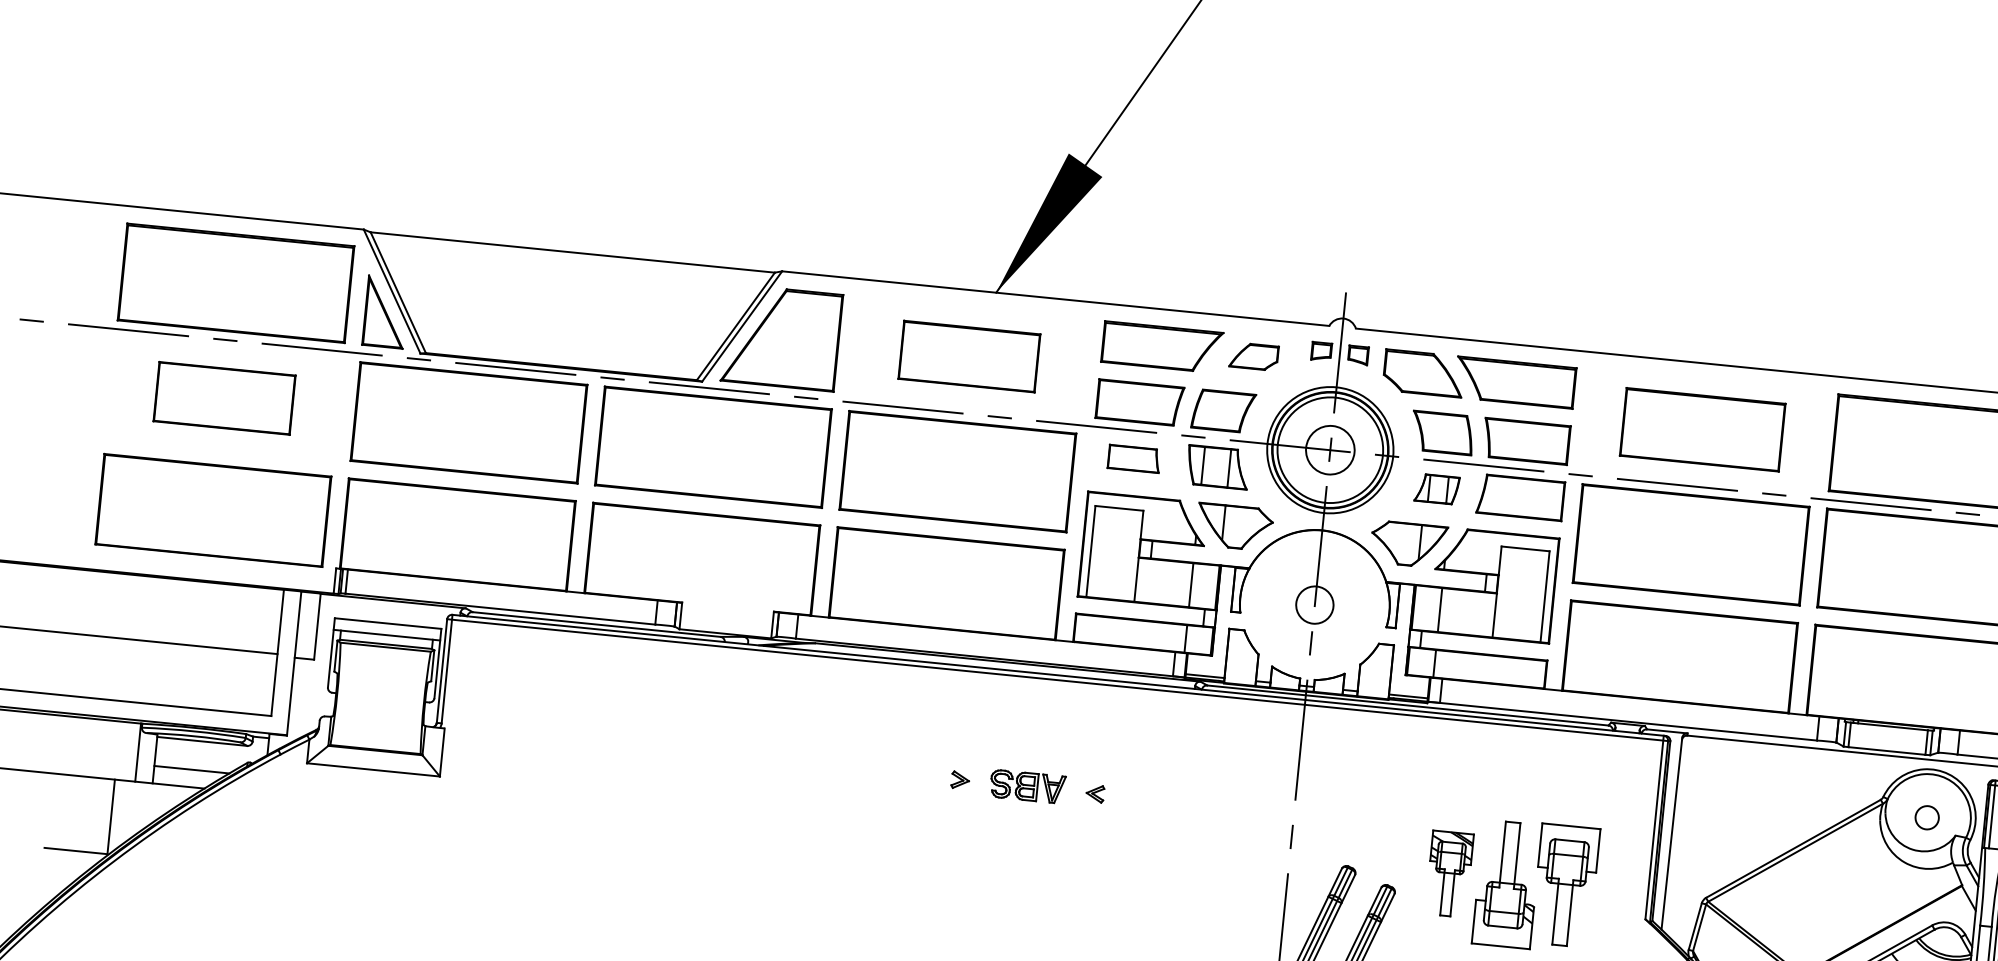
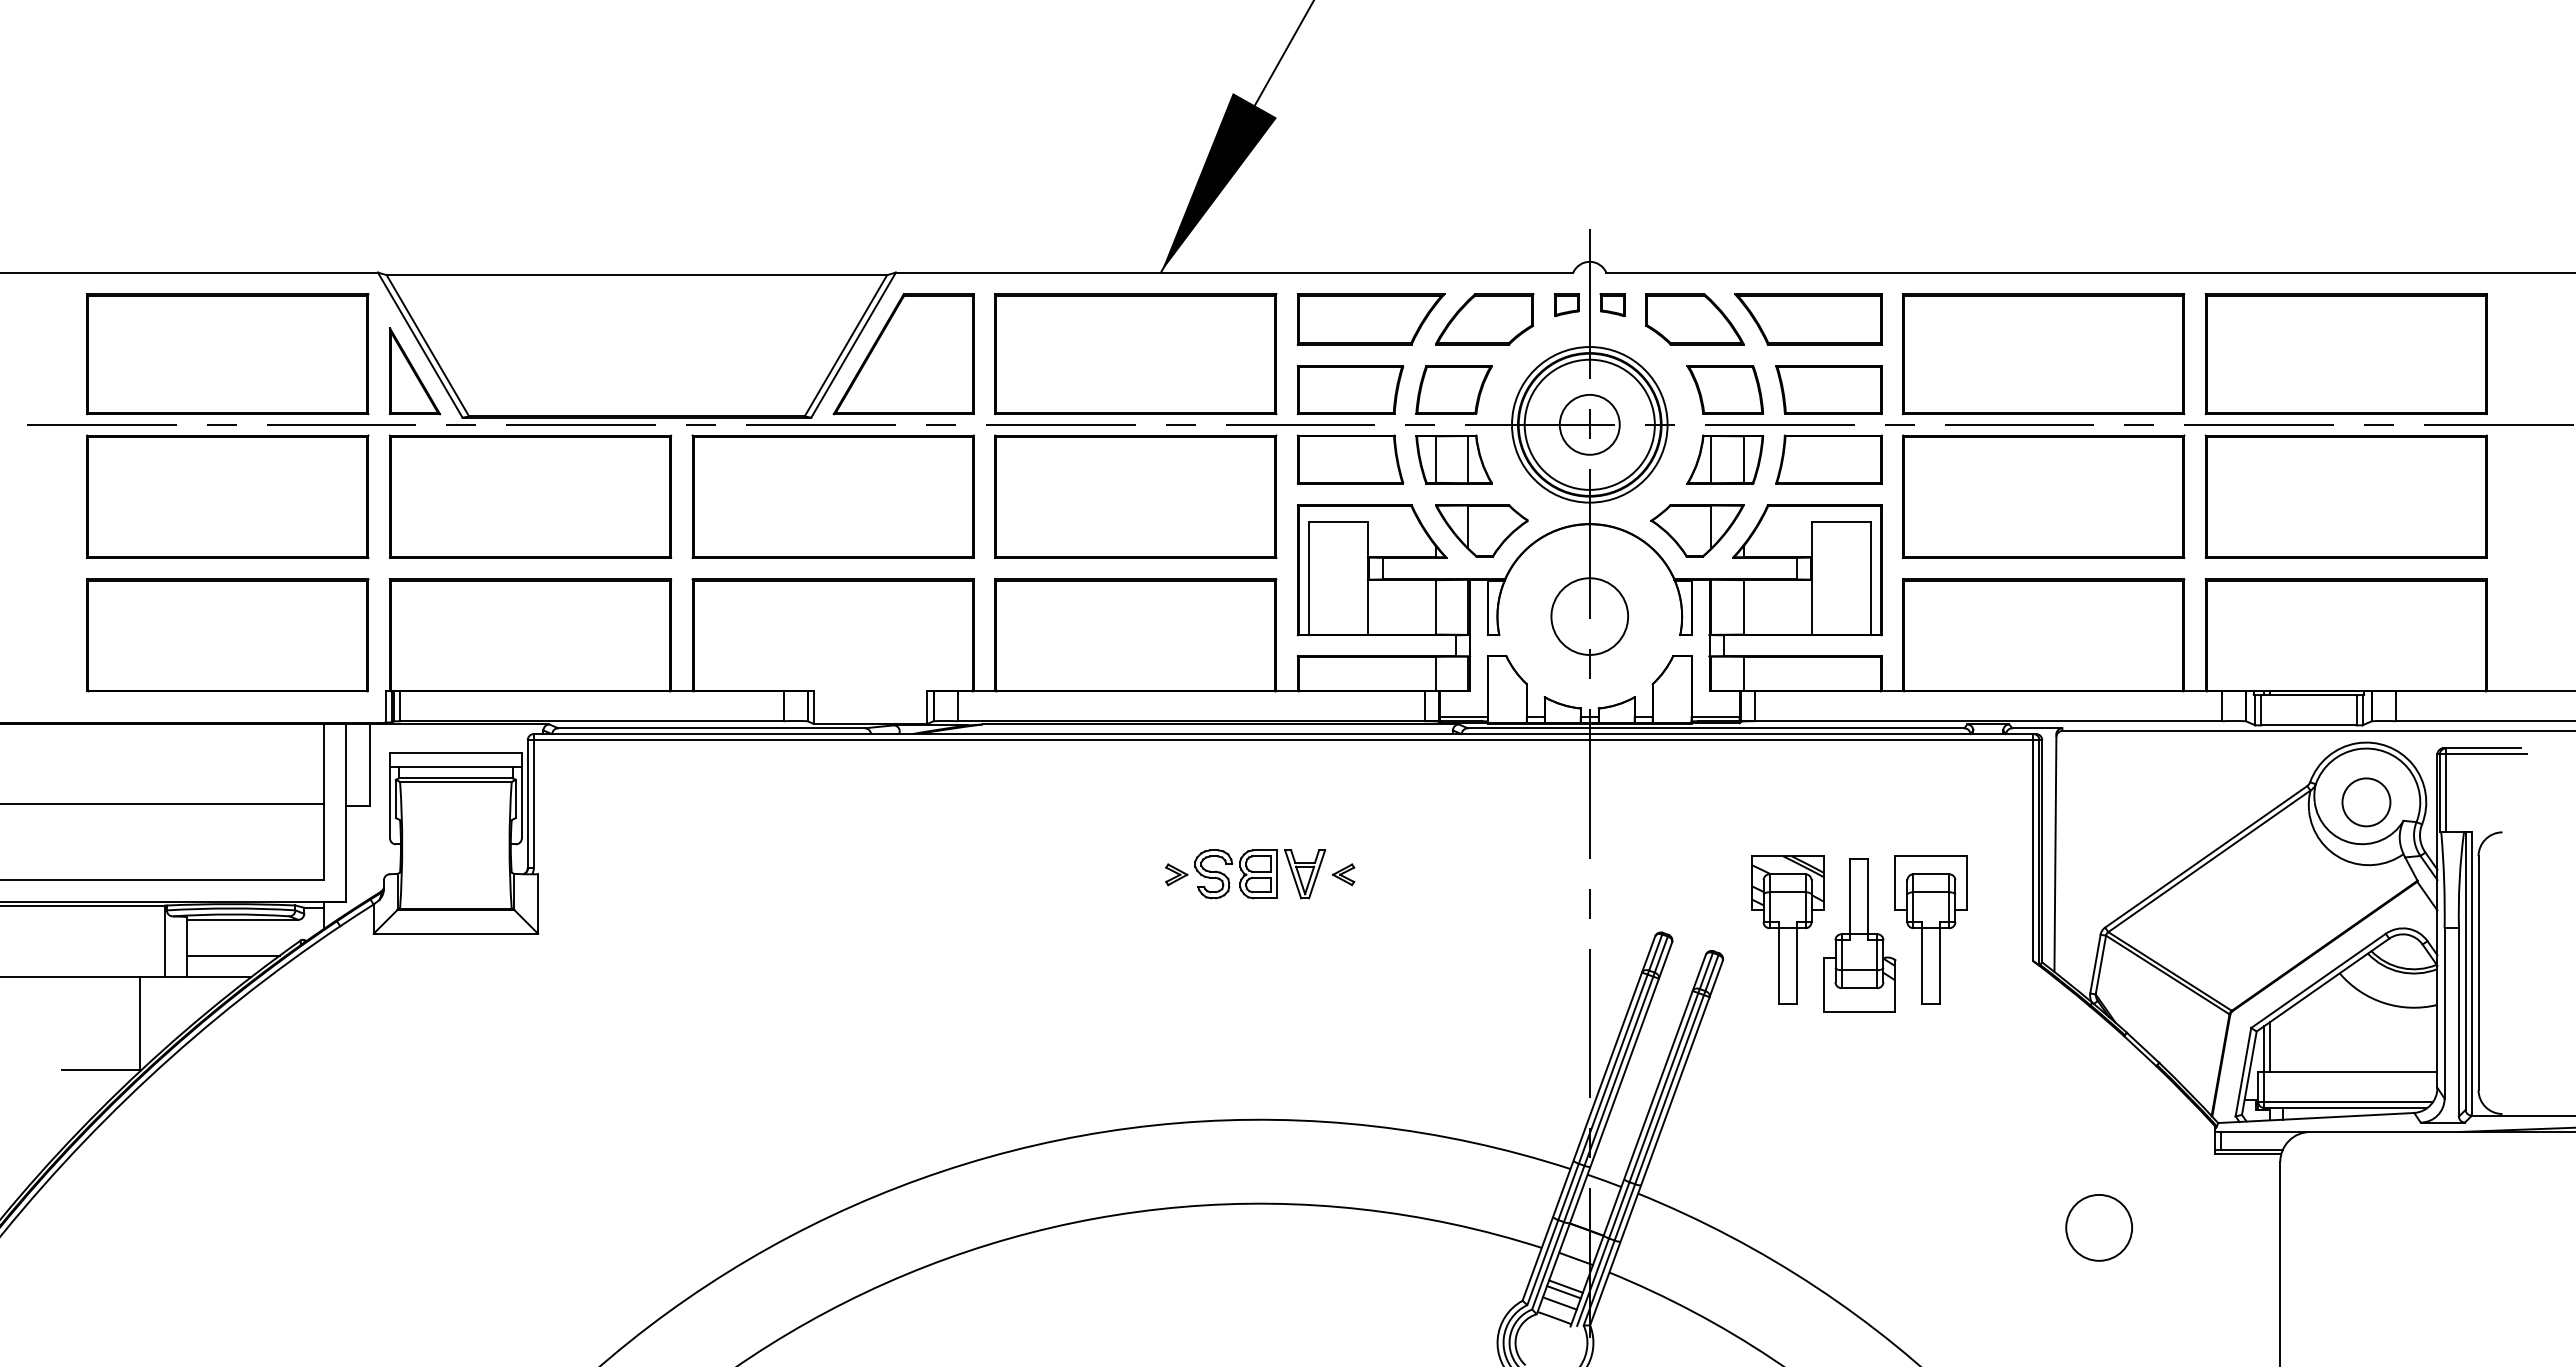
part: (969, 356) -> (1135, 354), size x1.67
part: (1253, 356) -> (1484, 319), size x1.67
part: (224, 398) -> (227, 496), size x1.67
part: (1702, 429) -> (2043, 354), size x1.43
part: (1134, 458) -> (1350, 459), size x1.67
part: (1437, 489) -> (1725, 459), size x1.43
circle: (1314, 604) -> (1589, 616), size x1.67
part: (1027, 786) -> (1259, 874), size x1.43
circle: (1927, 817) -> (2366, 802), size x1.67
part: (1449, 873) -> (1787, 929), size x1.43

